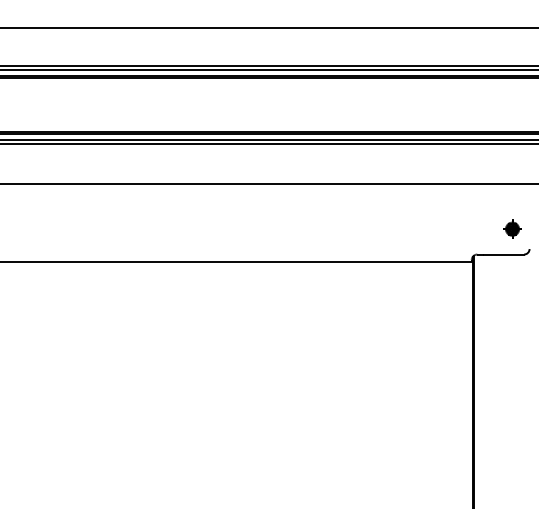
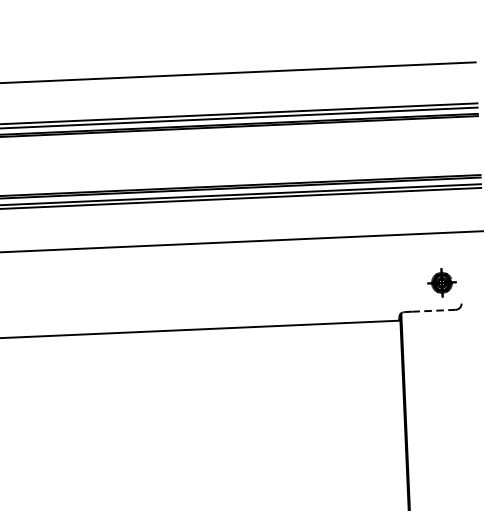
part: (512, 228) -> (441, 282), size x1.4
line: (503, 254) -> (433, 310), solid -> dashed

